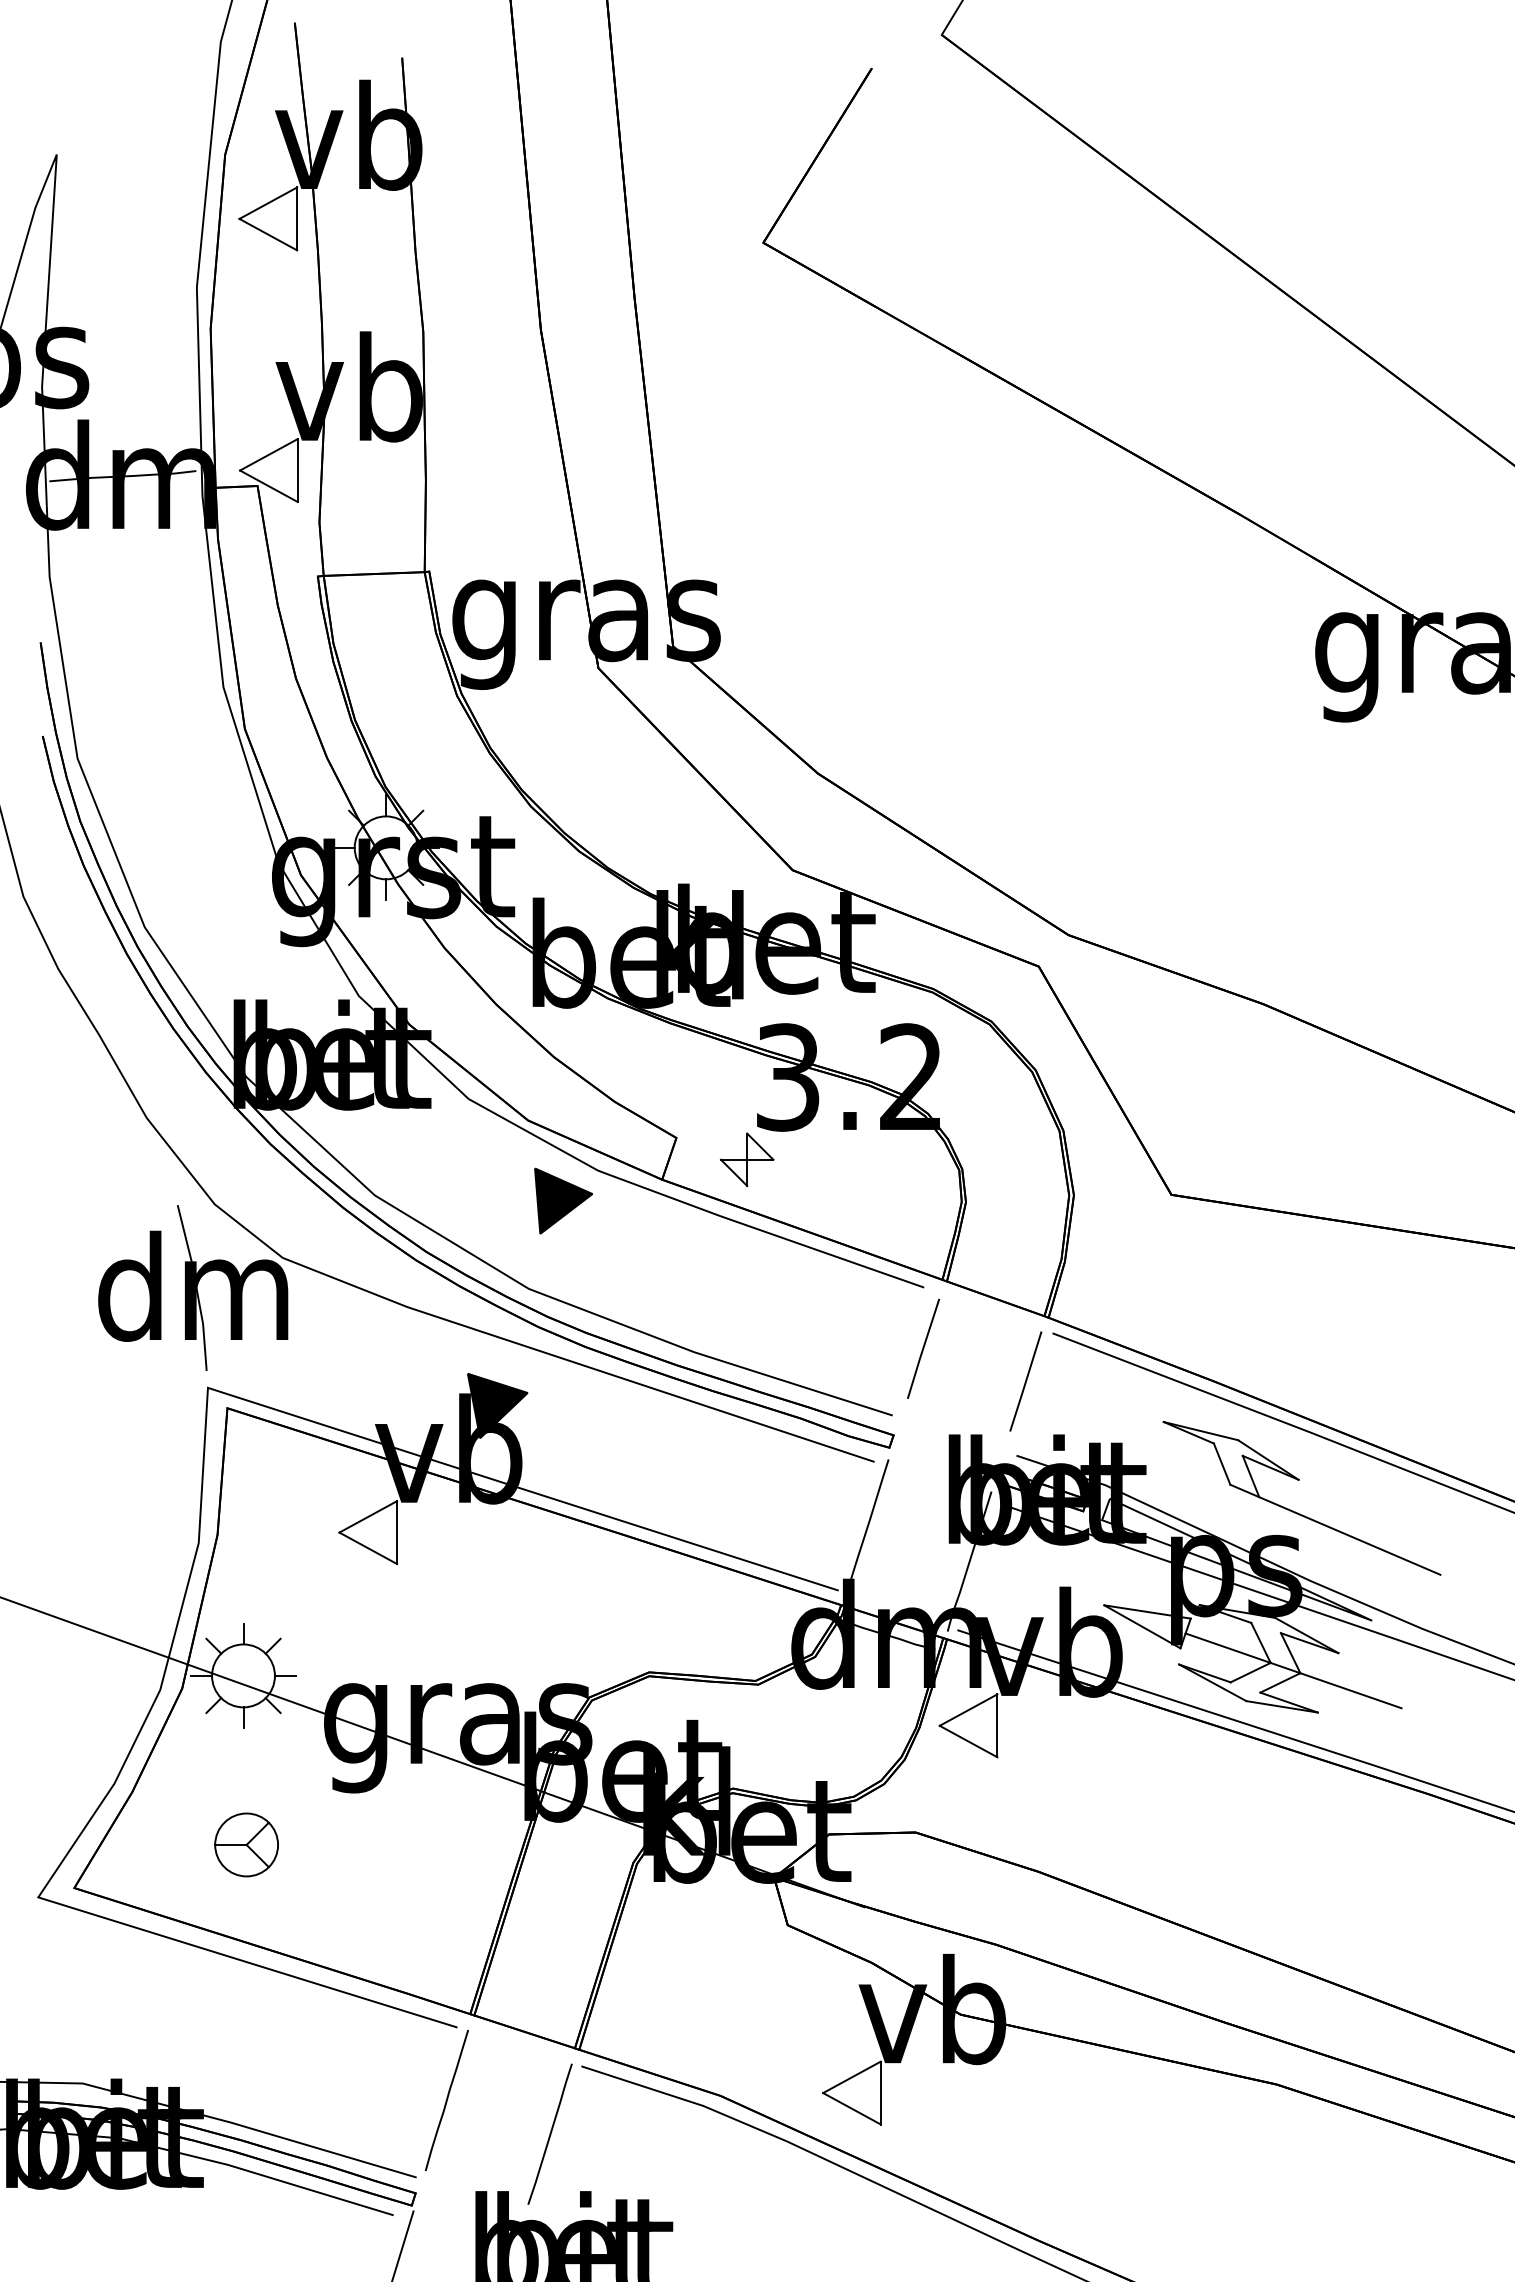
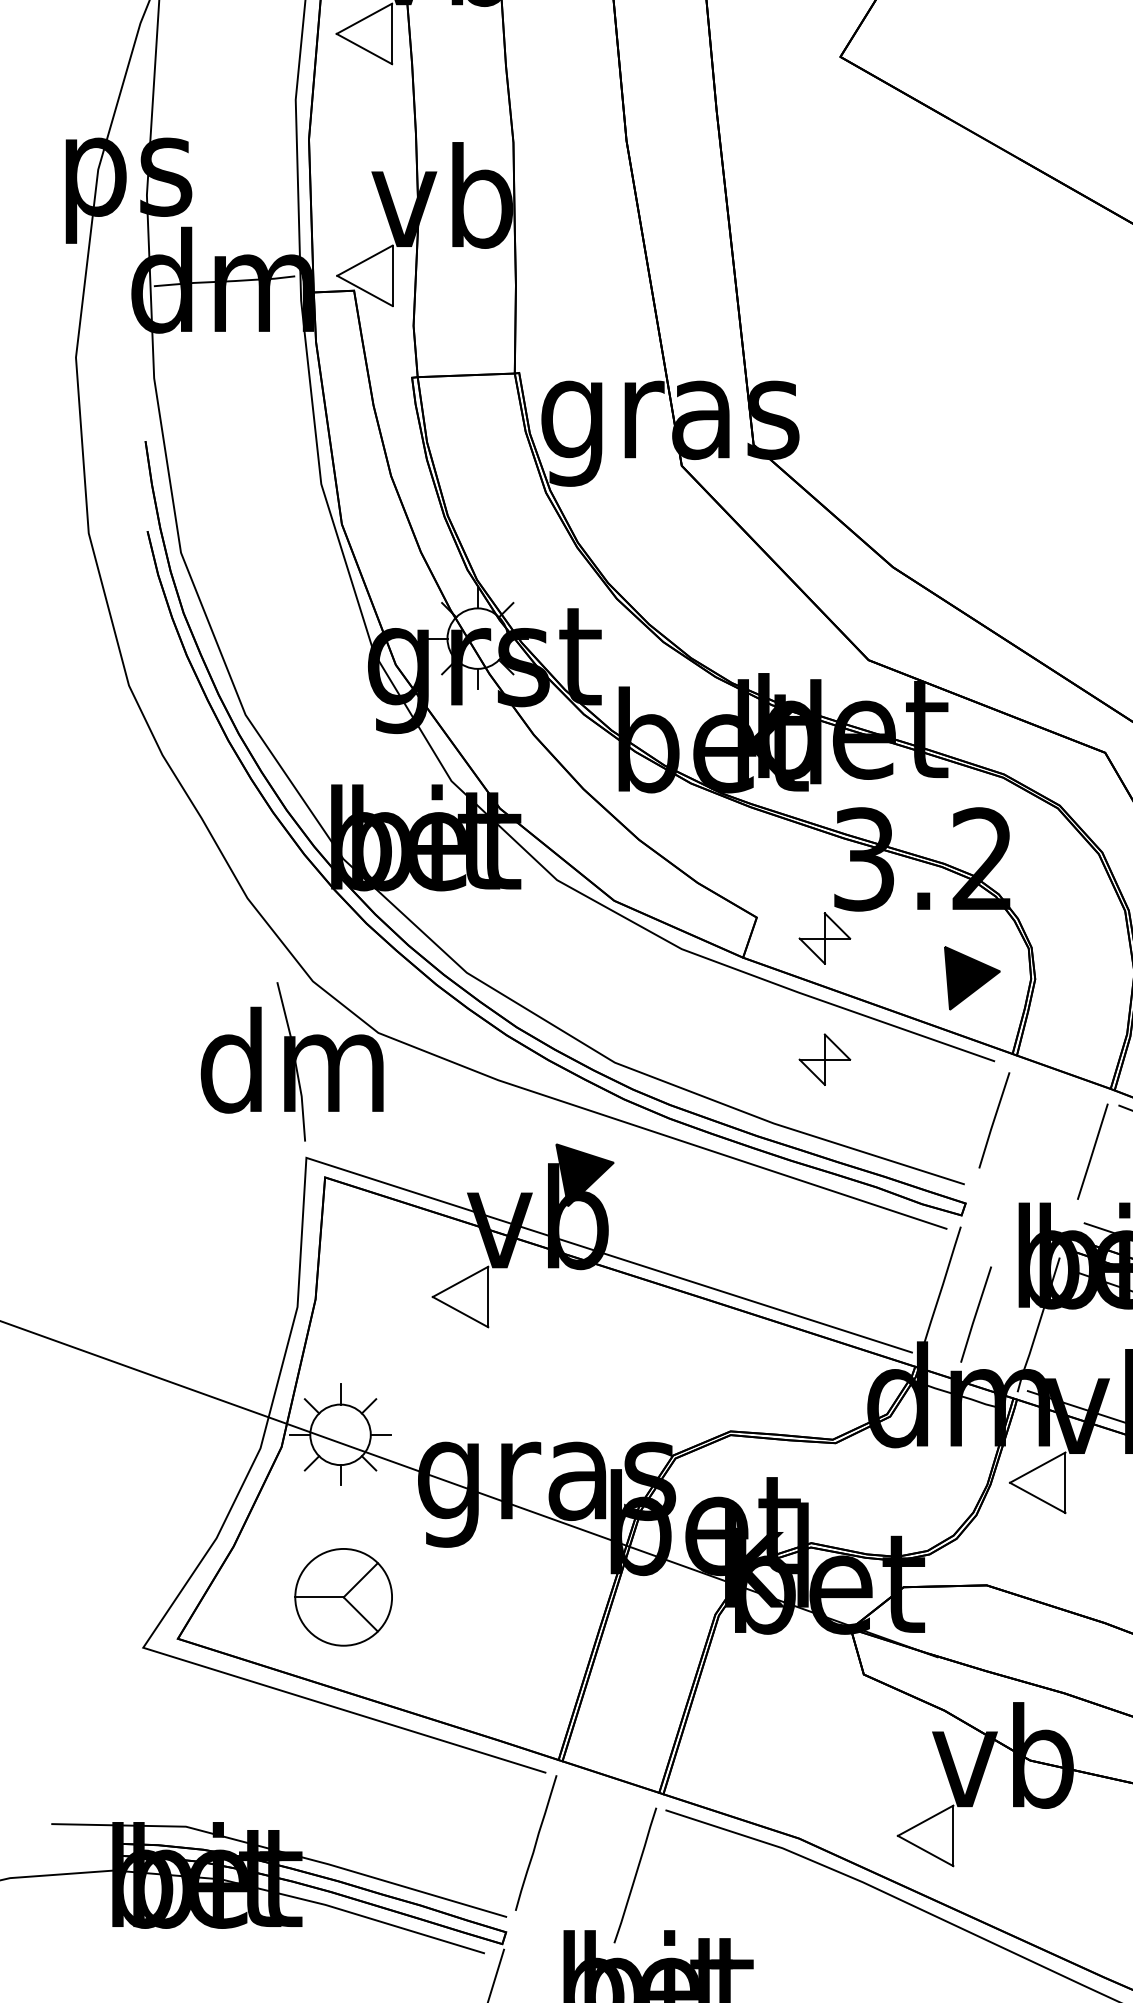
part: (563, 1200) -> (972, 977), moved
part: (747, 1285) -> (825, 1059), added
line: (904, 1550) -> (976, 1314), added
part: (246, 1844) -> (343, 1596), size x1.6

